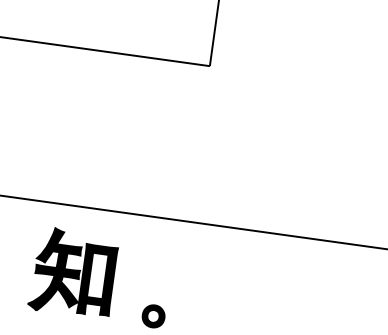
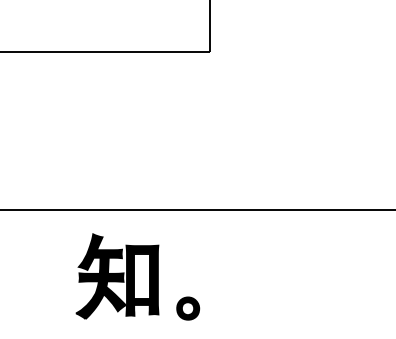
part: (73, 273) -> (117, 276), moved

